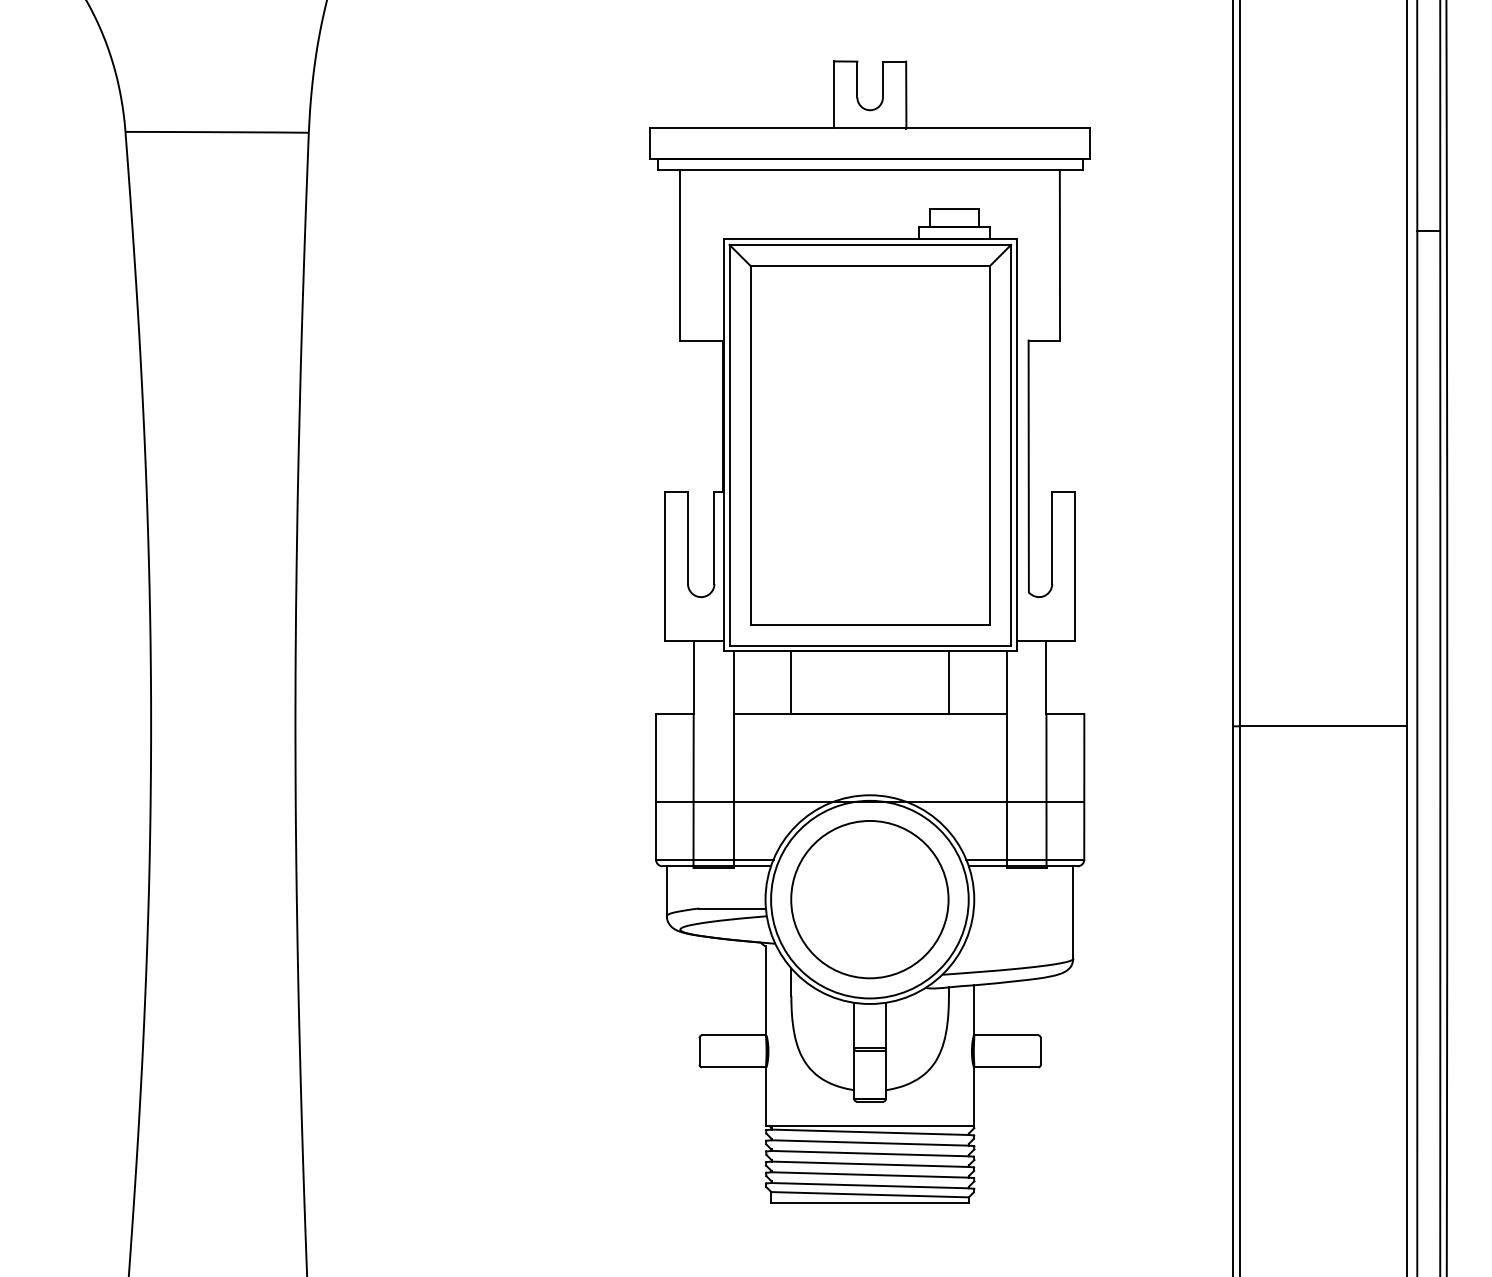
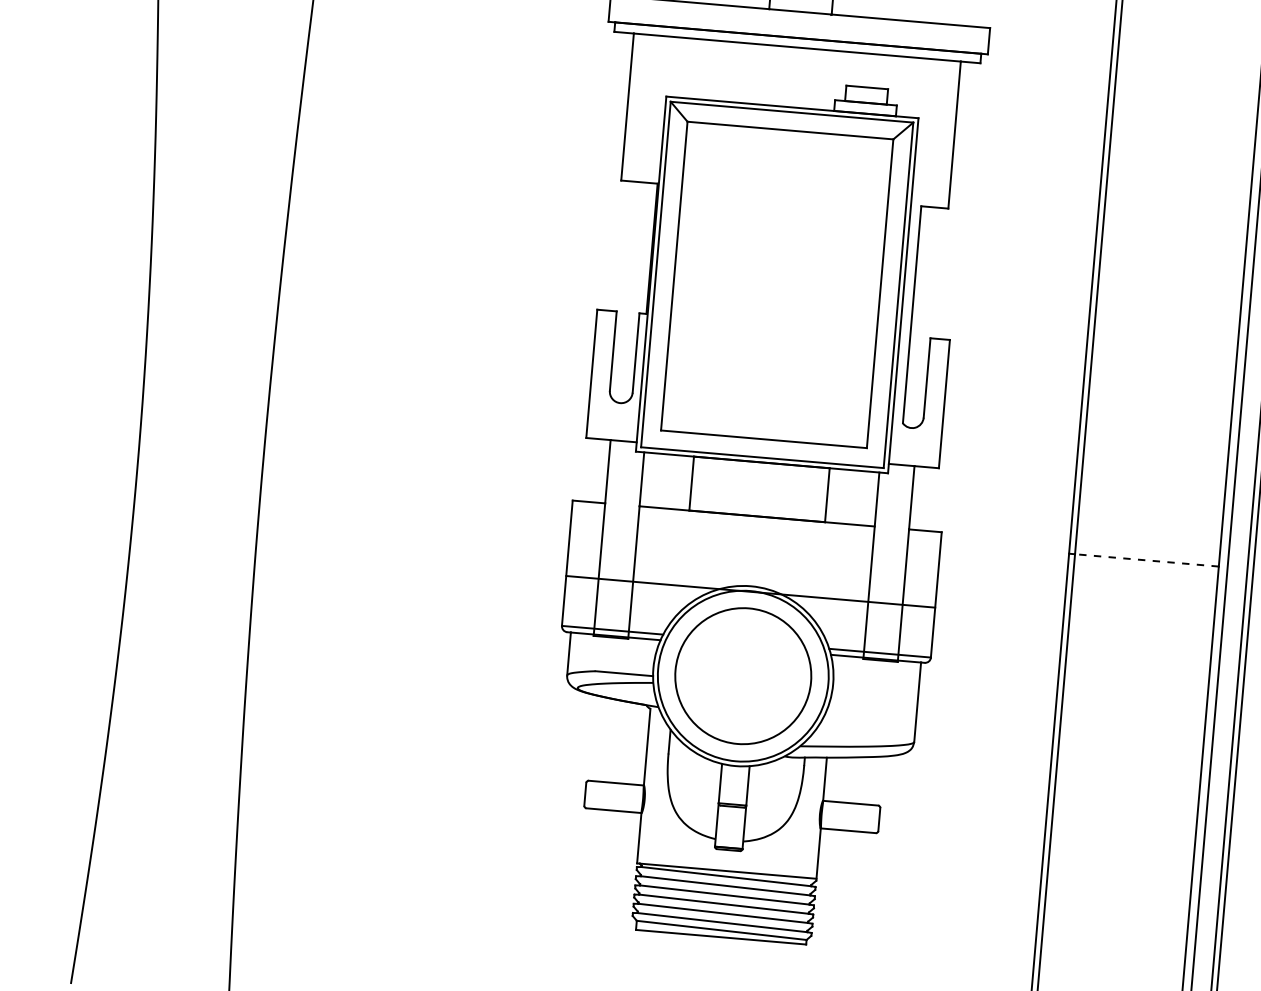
line: (1323, 726) -> (1146, 560), solid -> dashed

